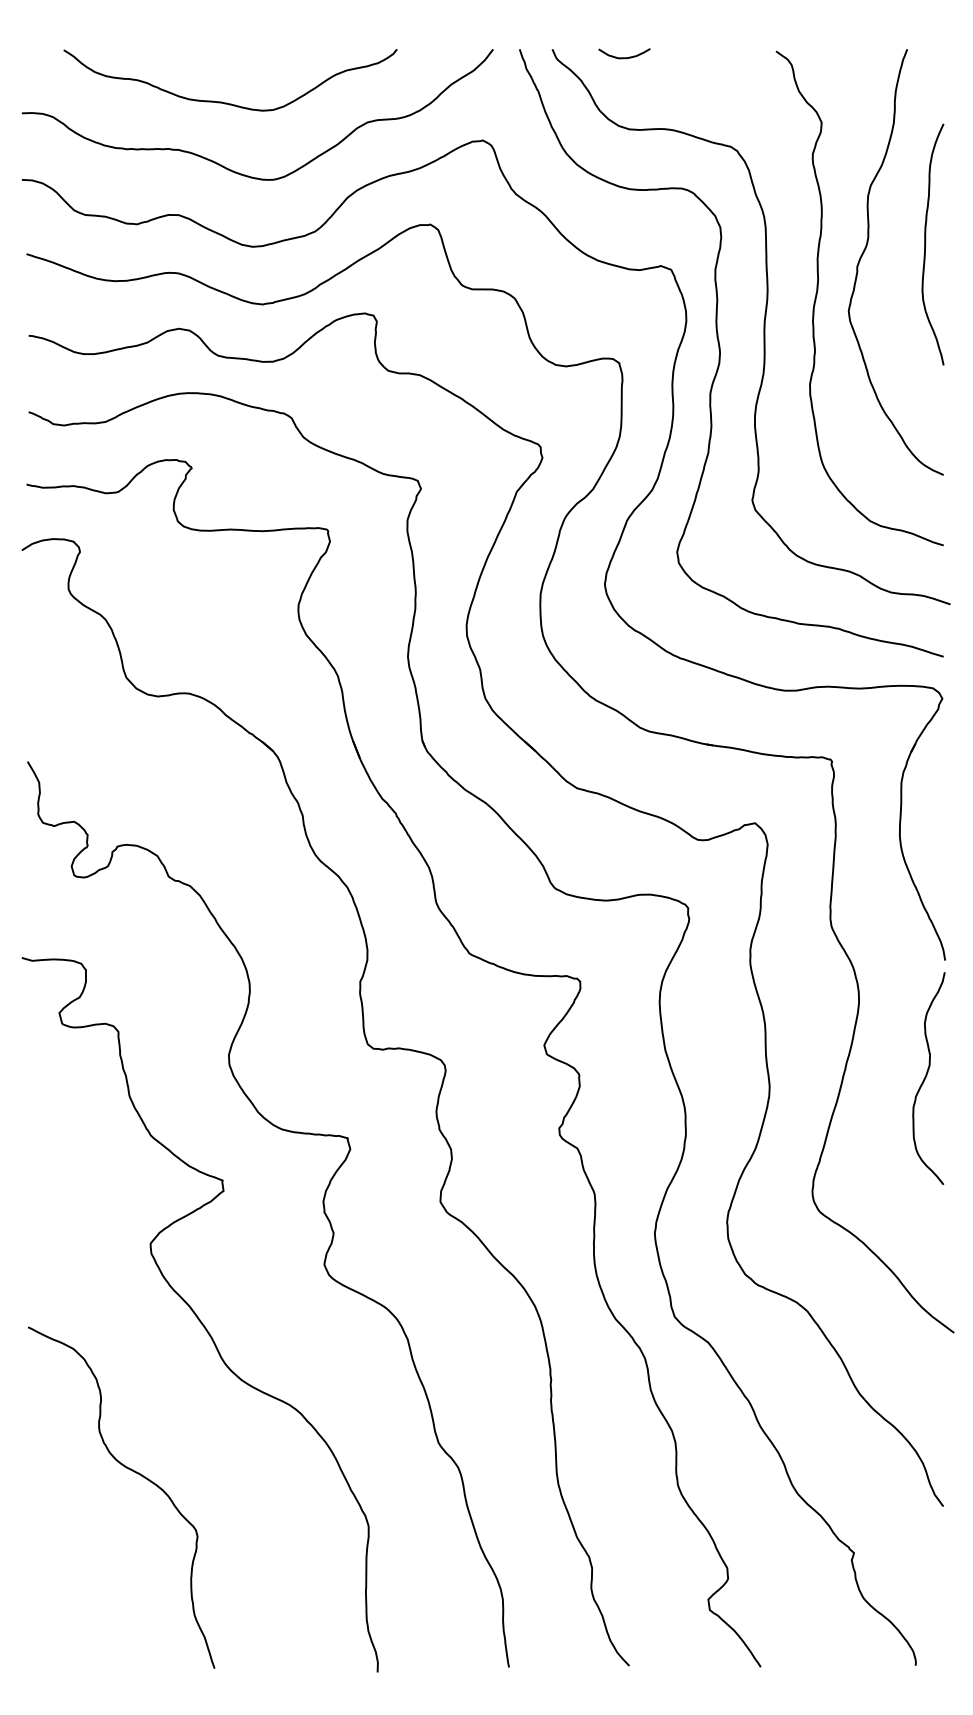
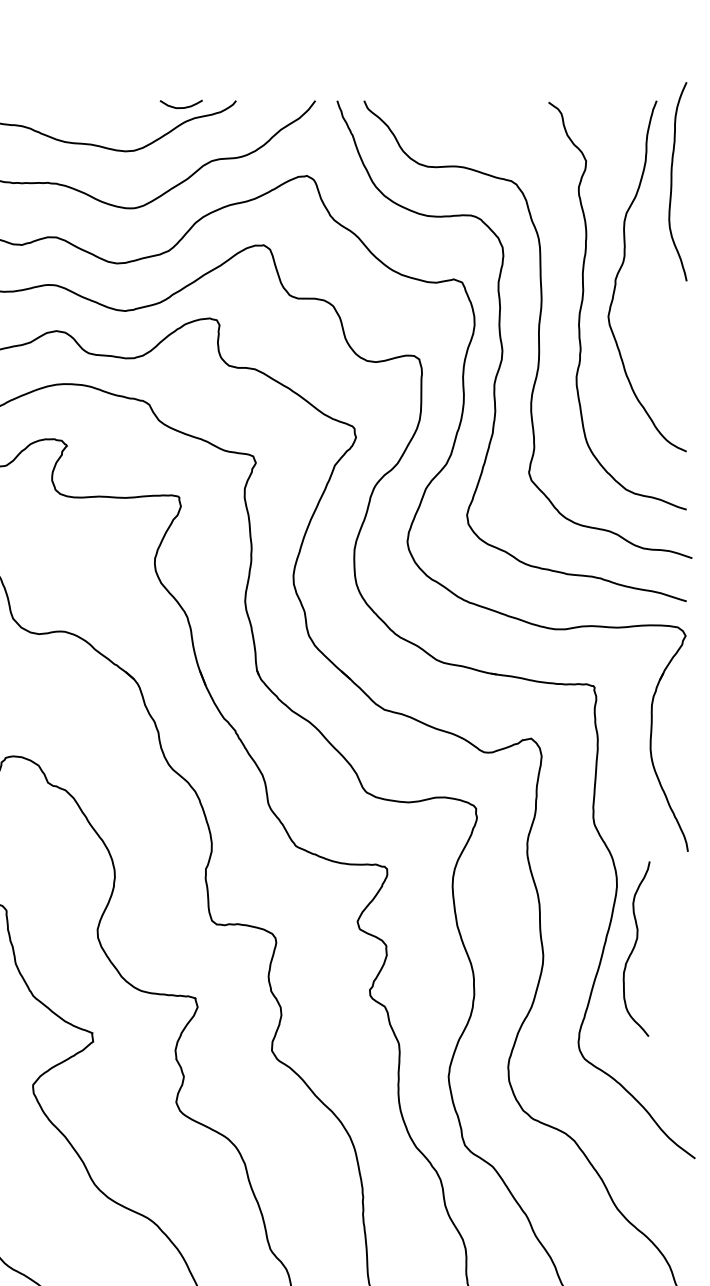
curve: (624, 57) -> (181, 107), moved
curve: (926, 242) -> (672, 180), moved
curve: (926, 1077) -> (634, 948), moved

